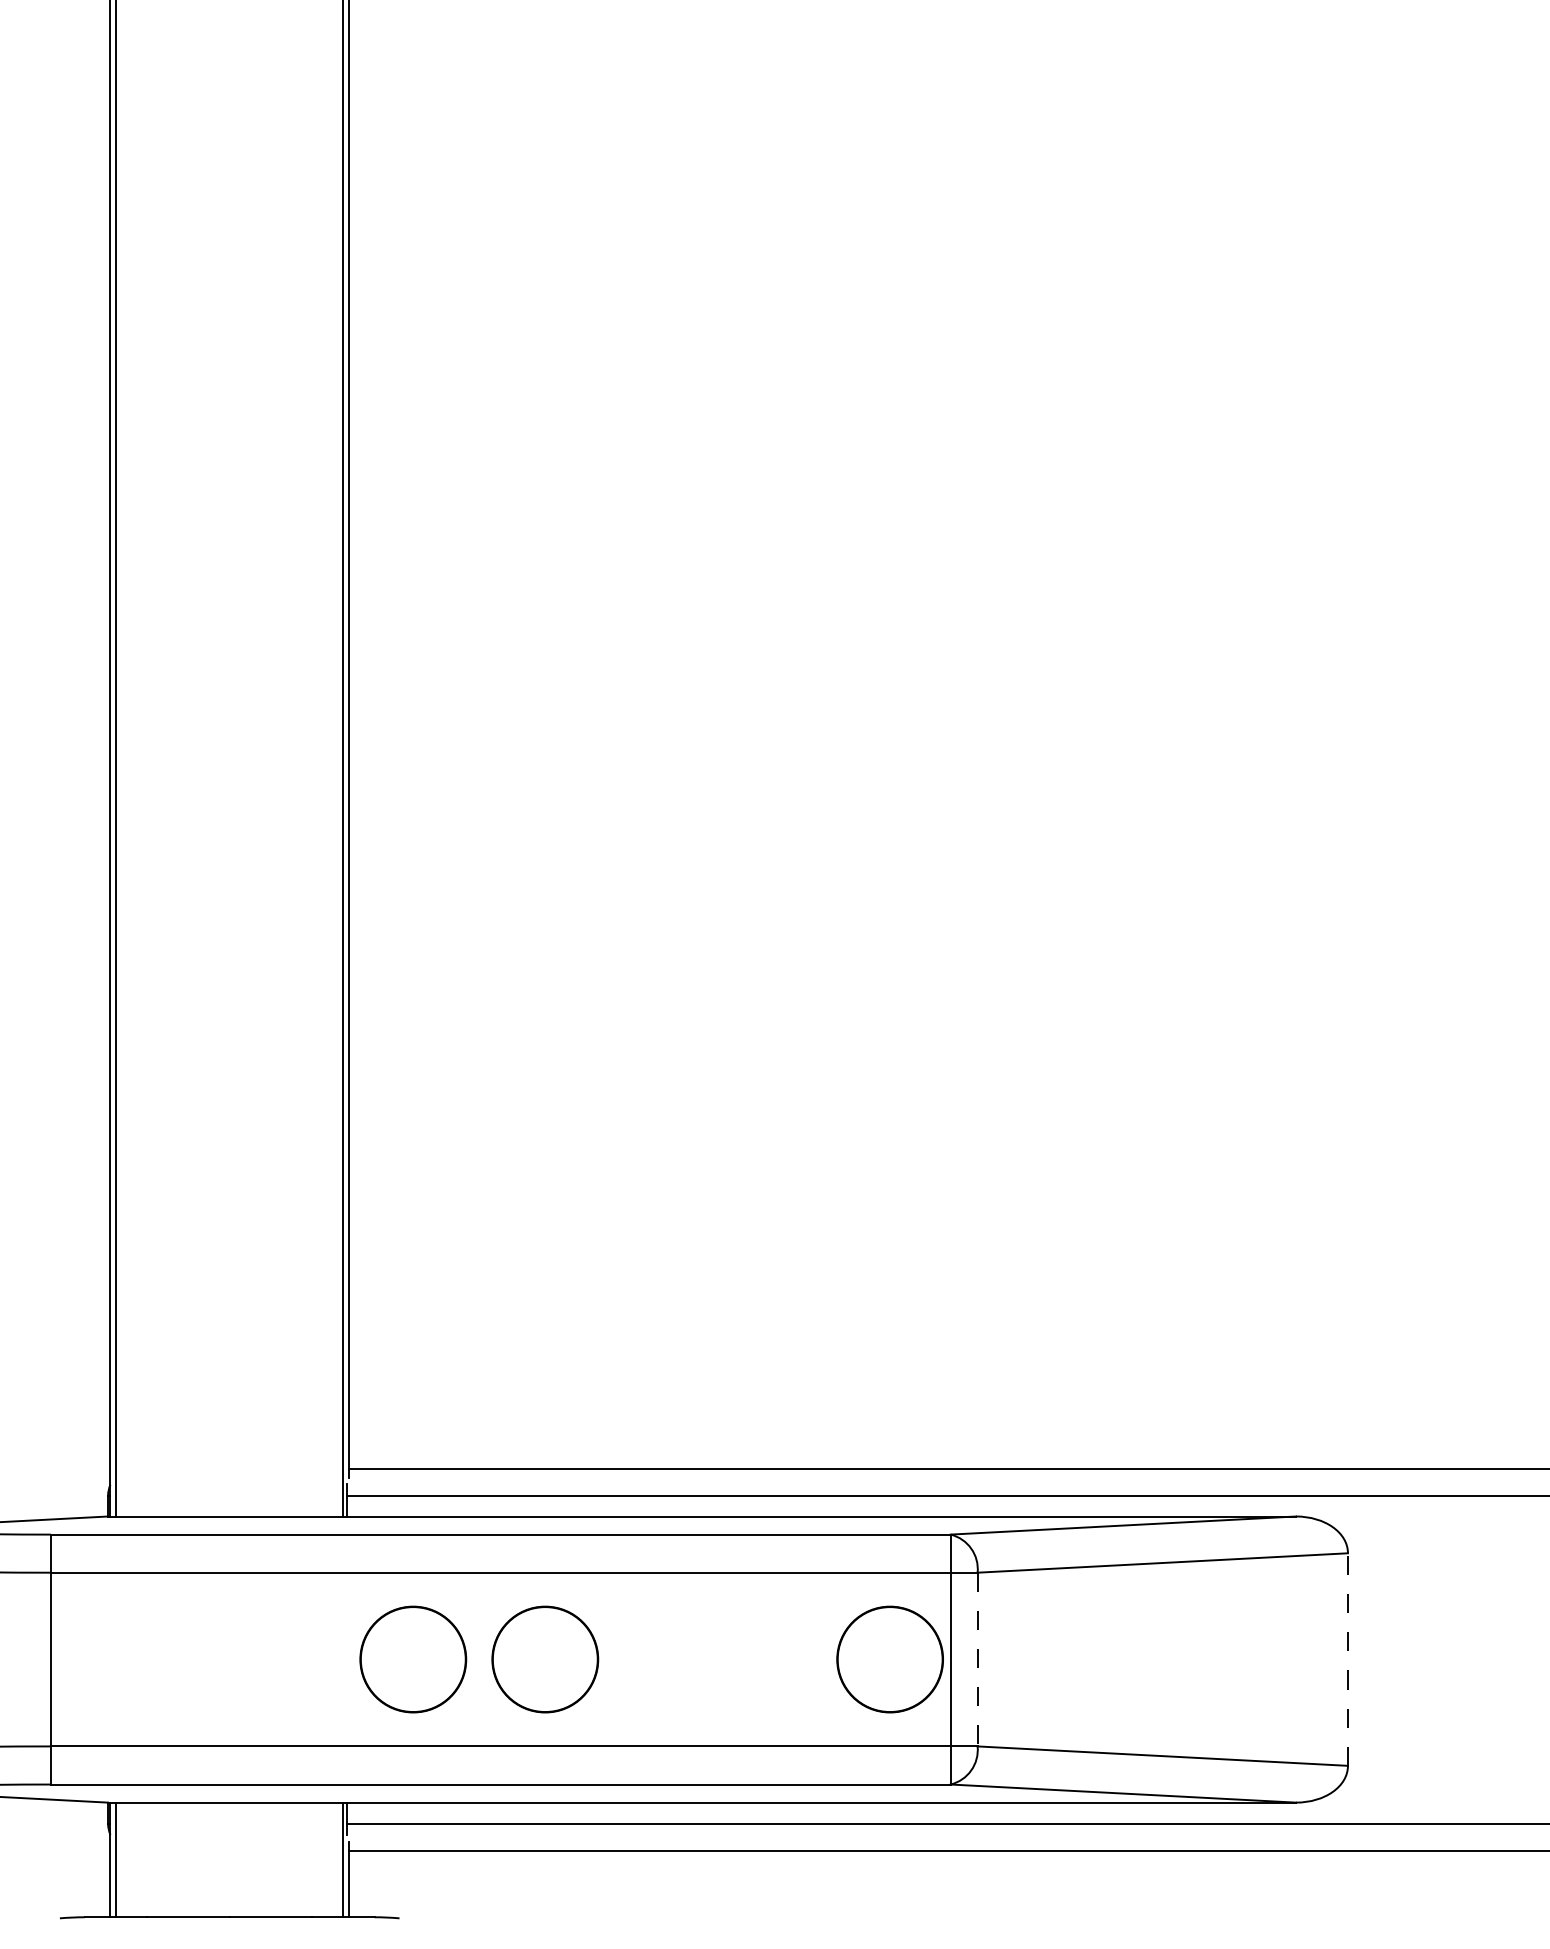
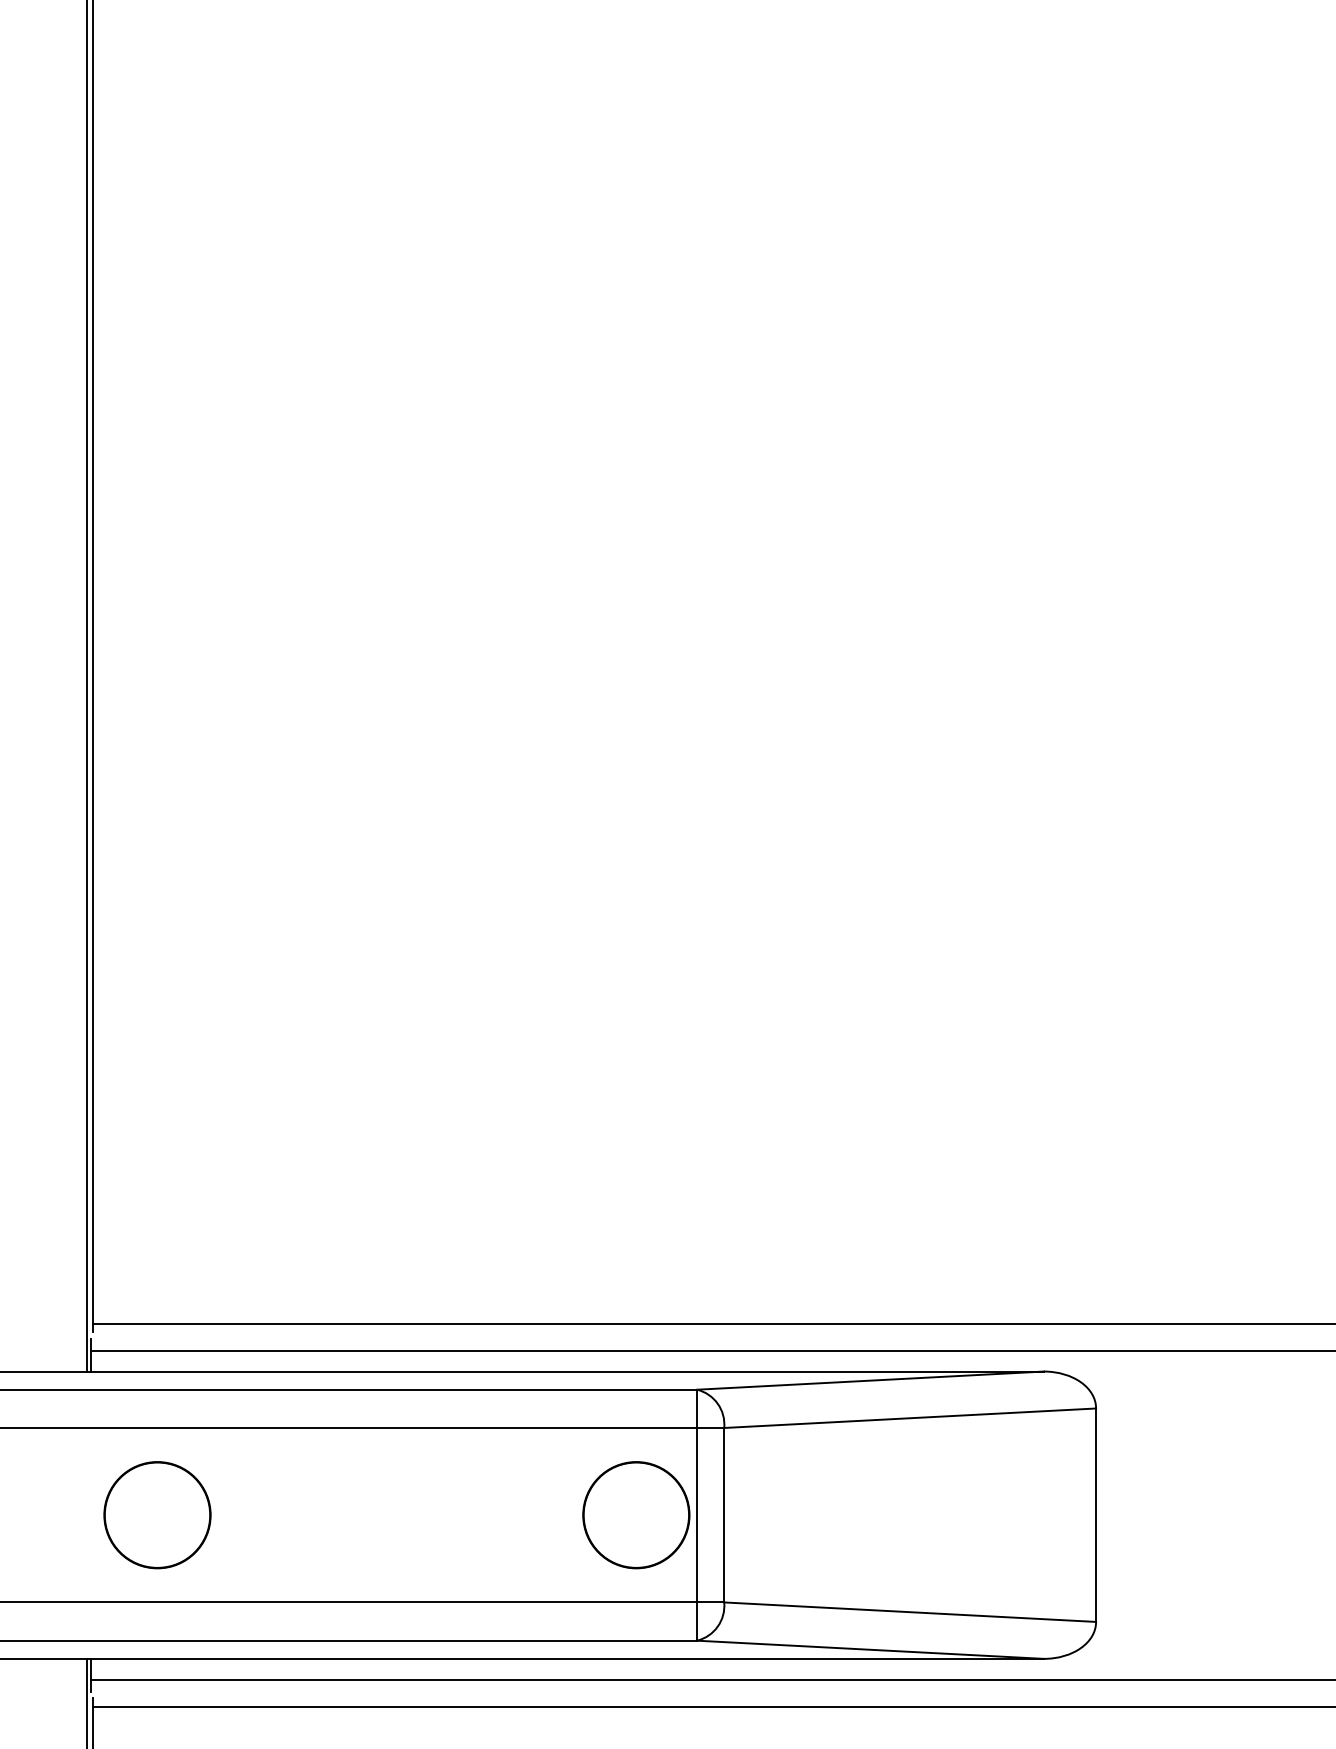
part: (545, 1659) -> (290, 1515), removed
line: (977, 1659) -> (724, 1515), dashed -> solid
line: (1347, 1659) -> (1095, 1515), dashed -> solid

